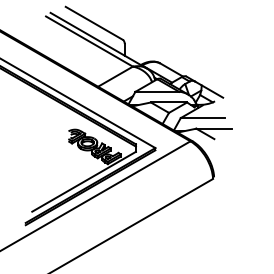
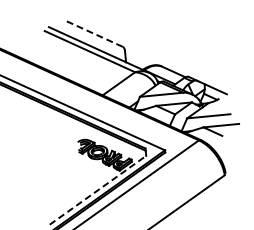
line: (94, 23) -> (93, 33), solid -> dashed
line: (84, 181) -> (98, 190), solid -> dashed

